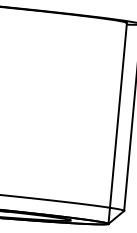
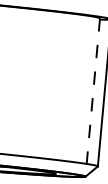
line: (117, 123) -> (92, 97), solid -> dashed

